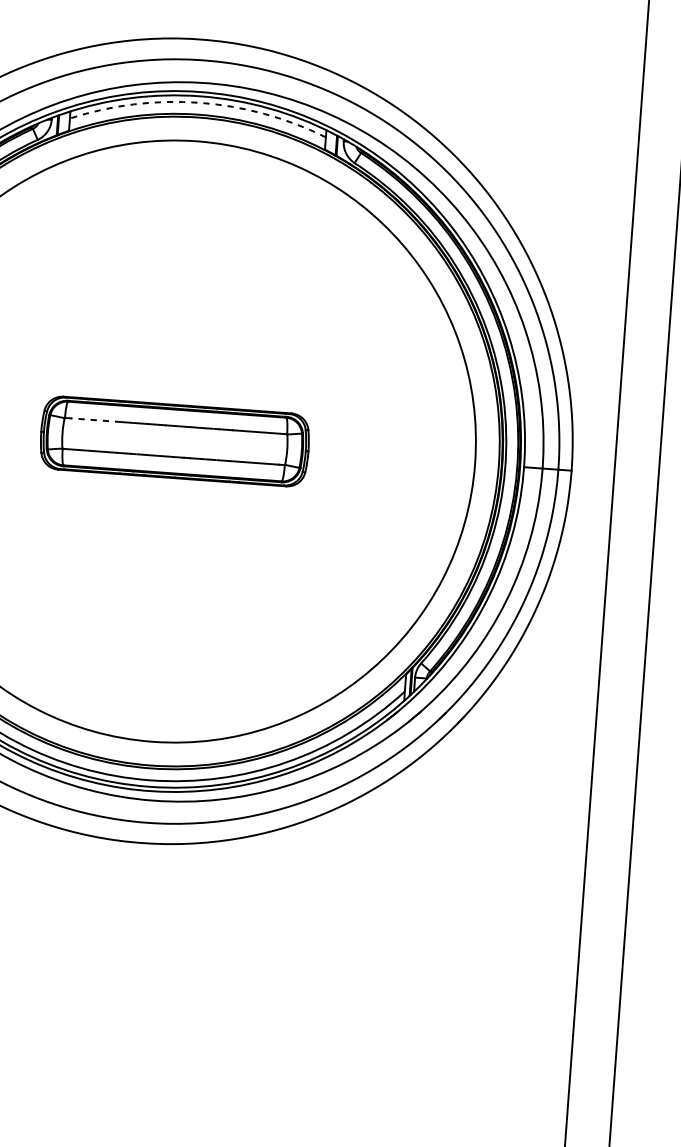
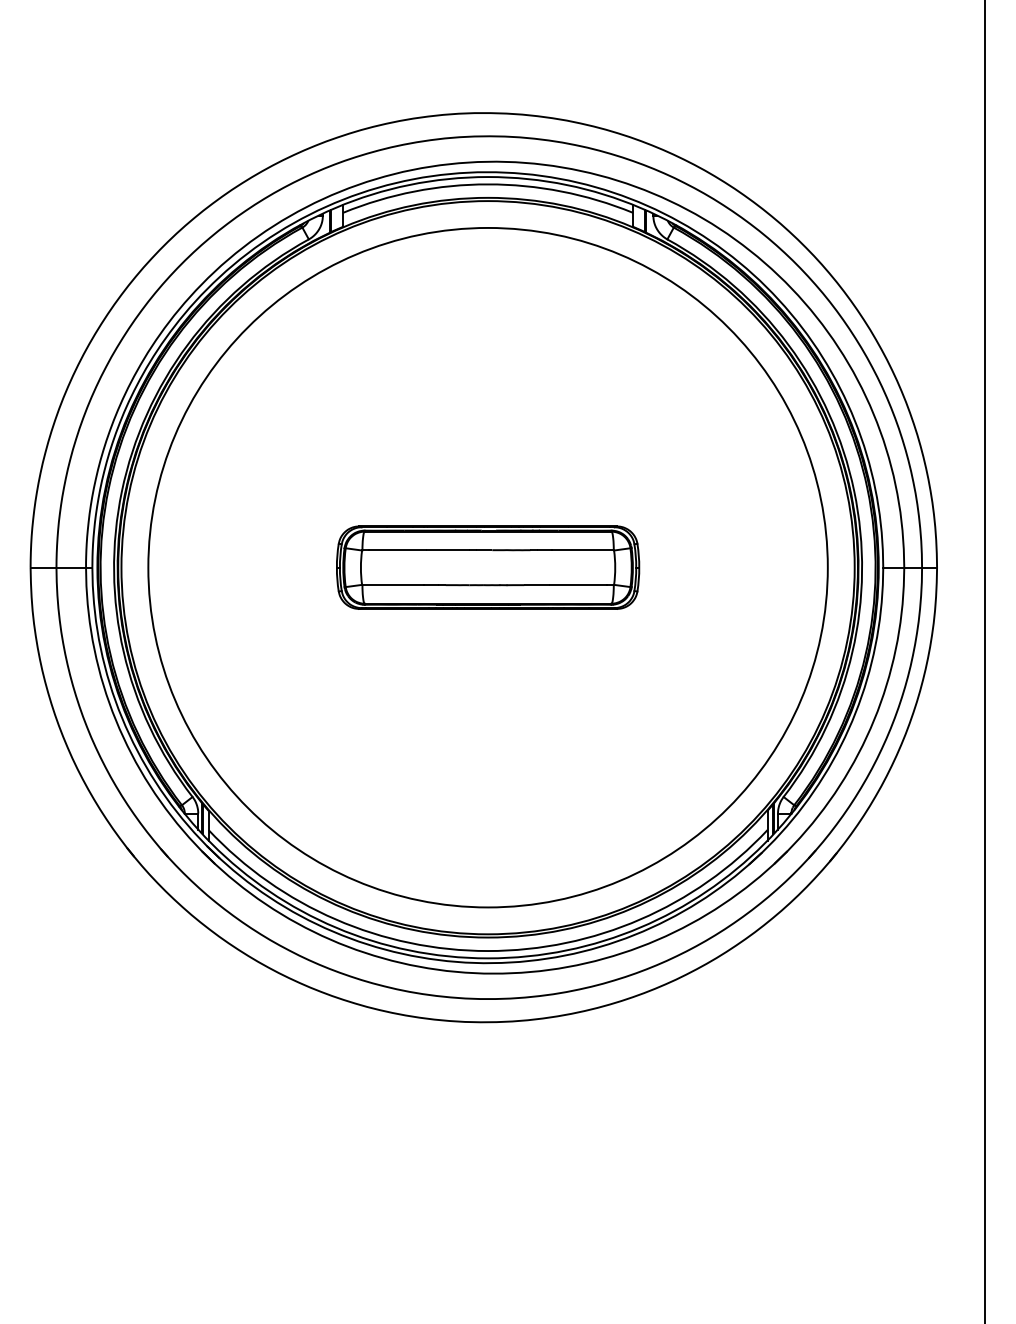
arc: (200, 102) -> (488, 184), dashed -> solid
line: (95, 420) -> (397, 550), dashed -> solid

